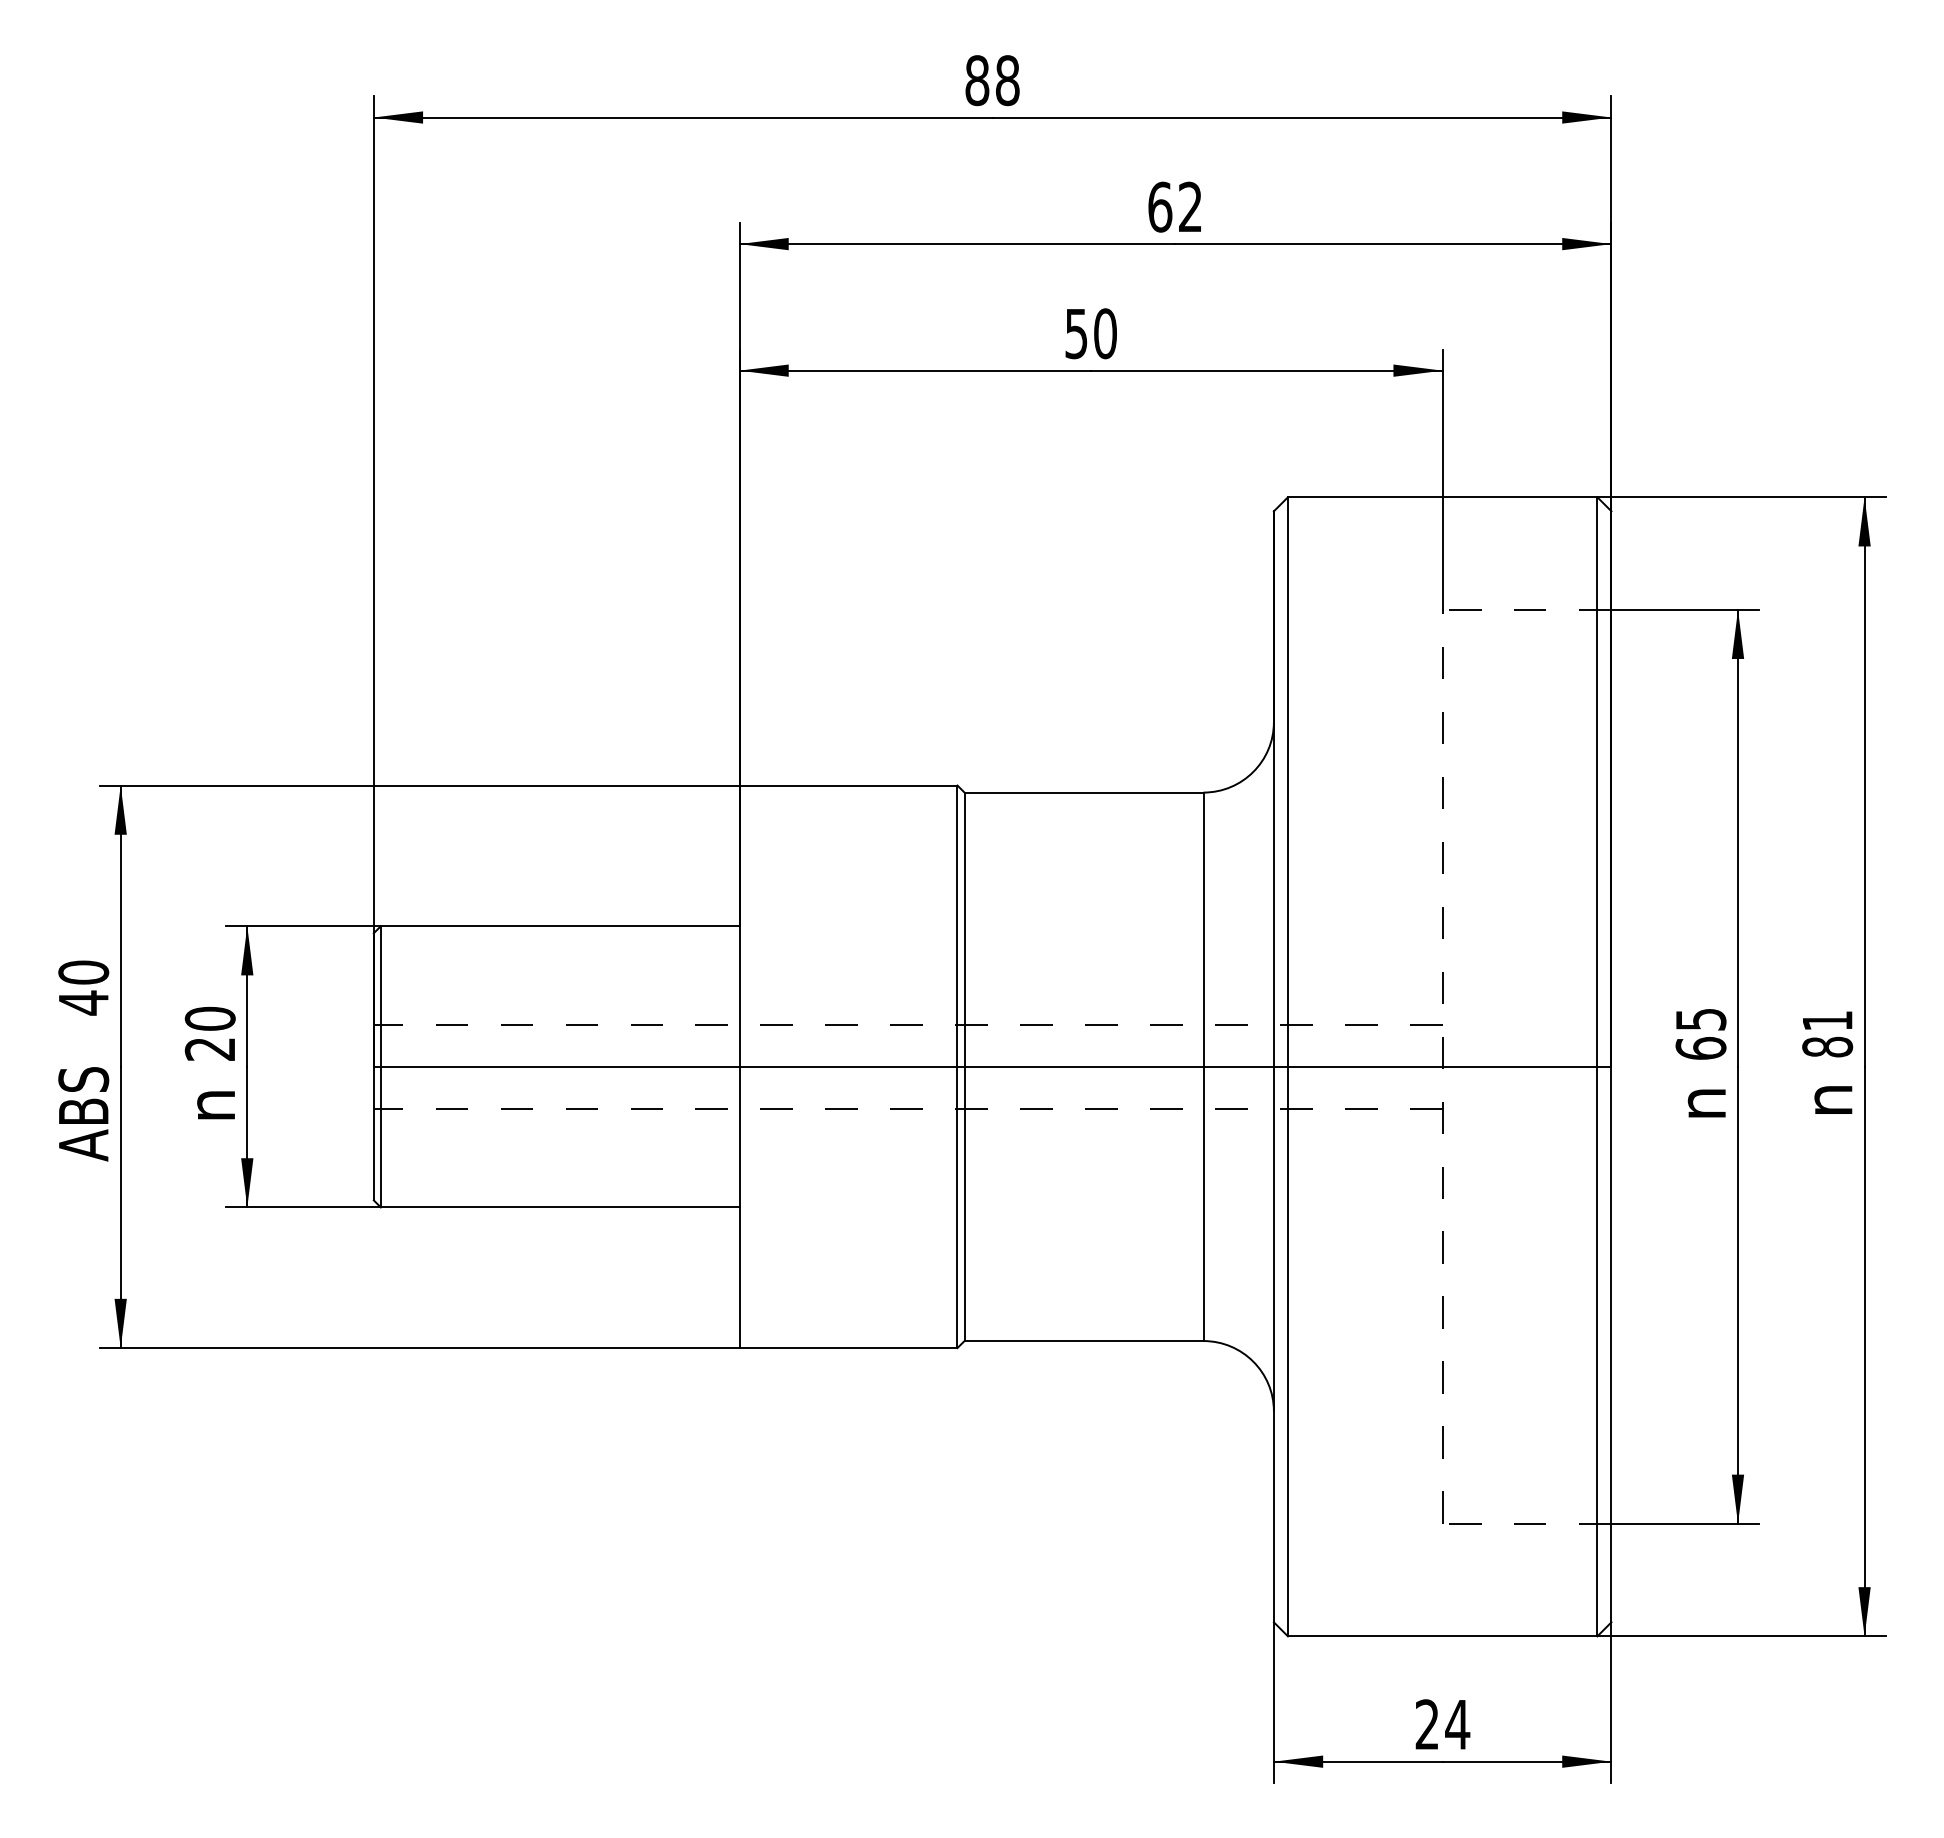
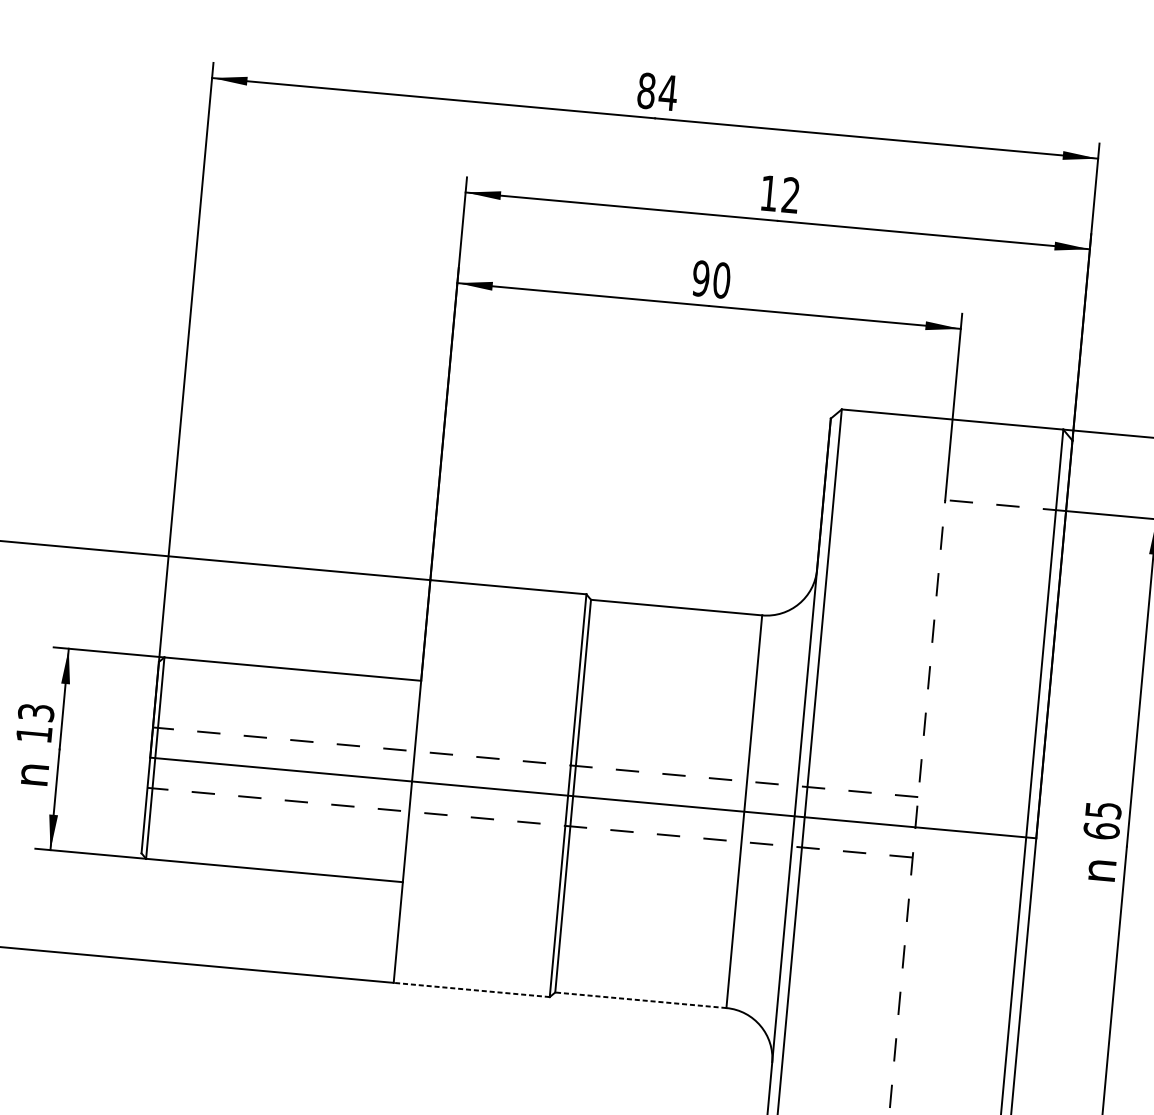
text: (1007, 80) -> (668, 92), 88 -> 84
text: (1160, 206) -> (769, 192), 62 -> 12
text: (1076, 333) -> (701, 278), 50 -> 90
text: (209, 1033) -> (34, 723), 20 -> 13
line: (1084, 1341) -> (641, 1000), solid -> dashed
line: (848, 1348) -> (471, 990), solid -> dashed

